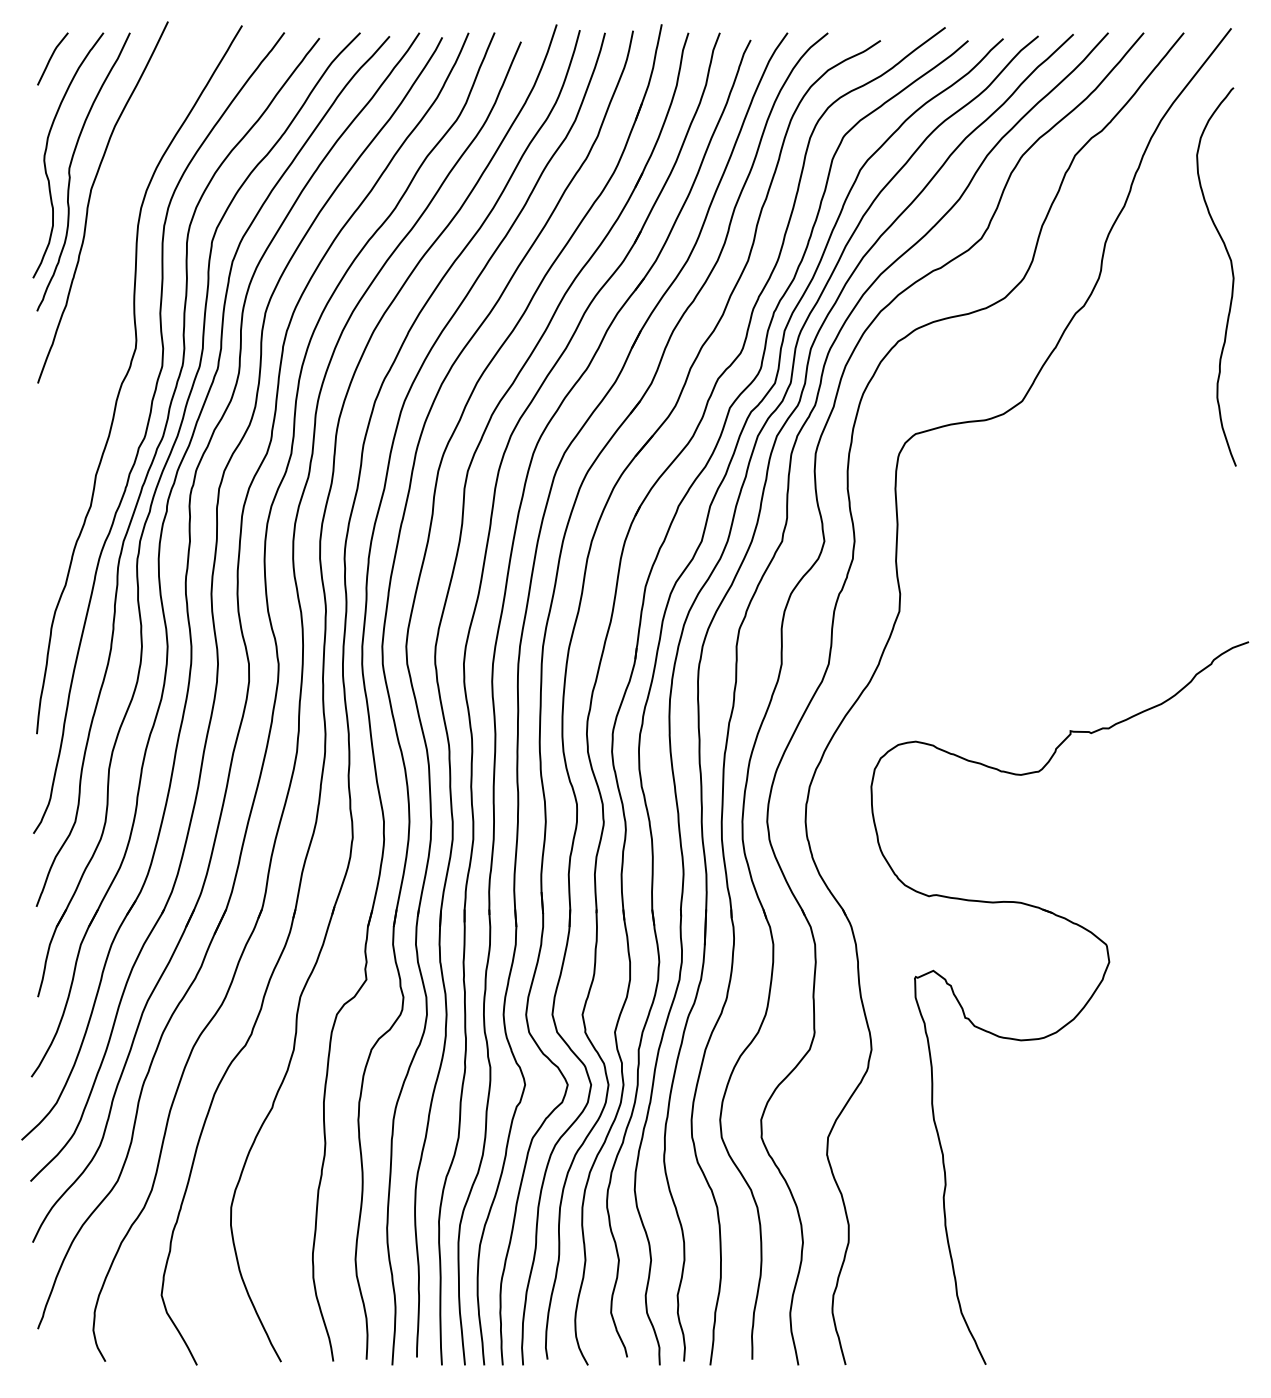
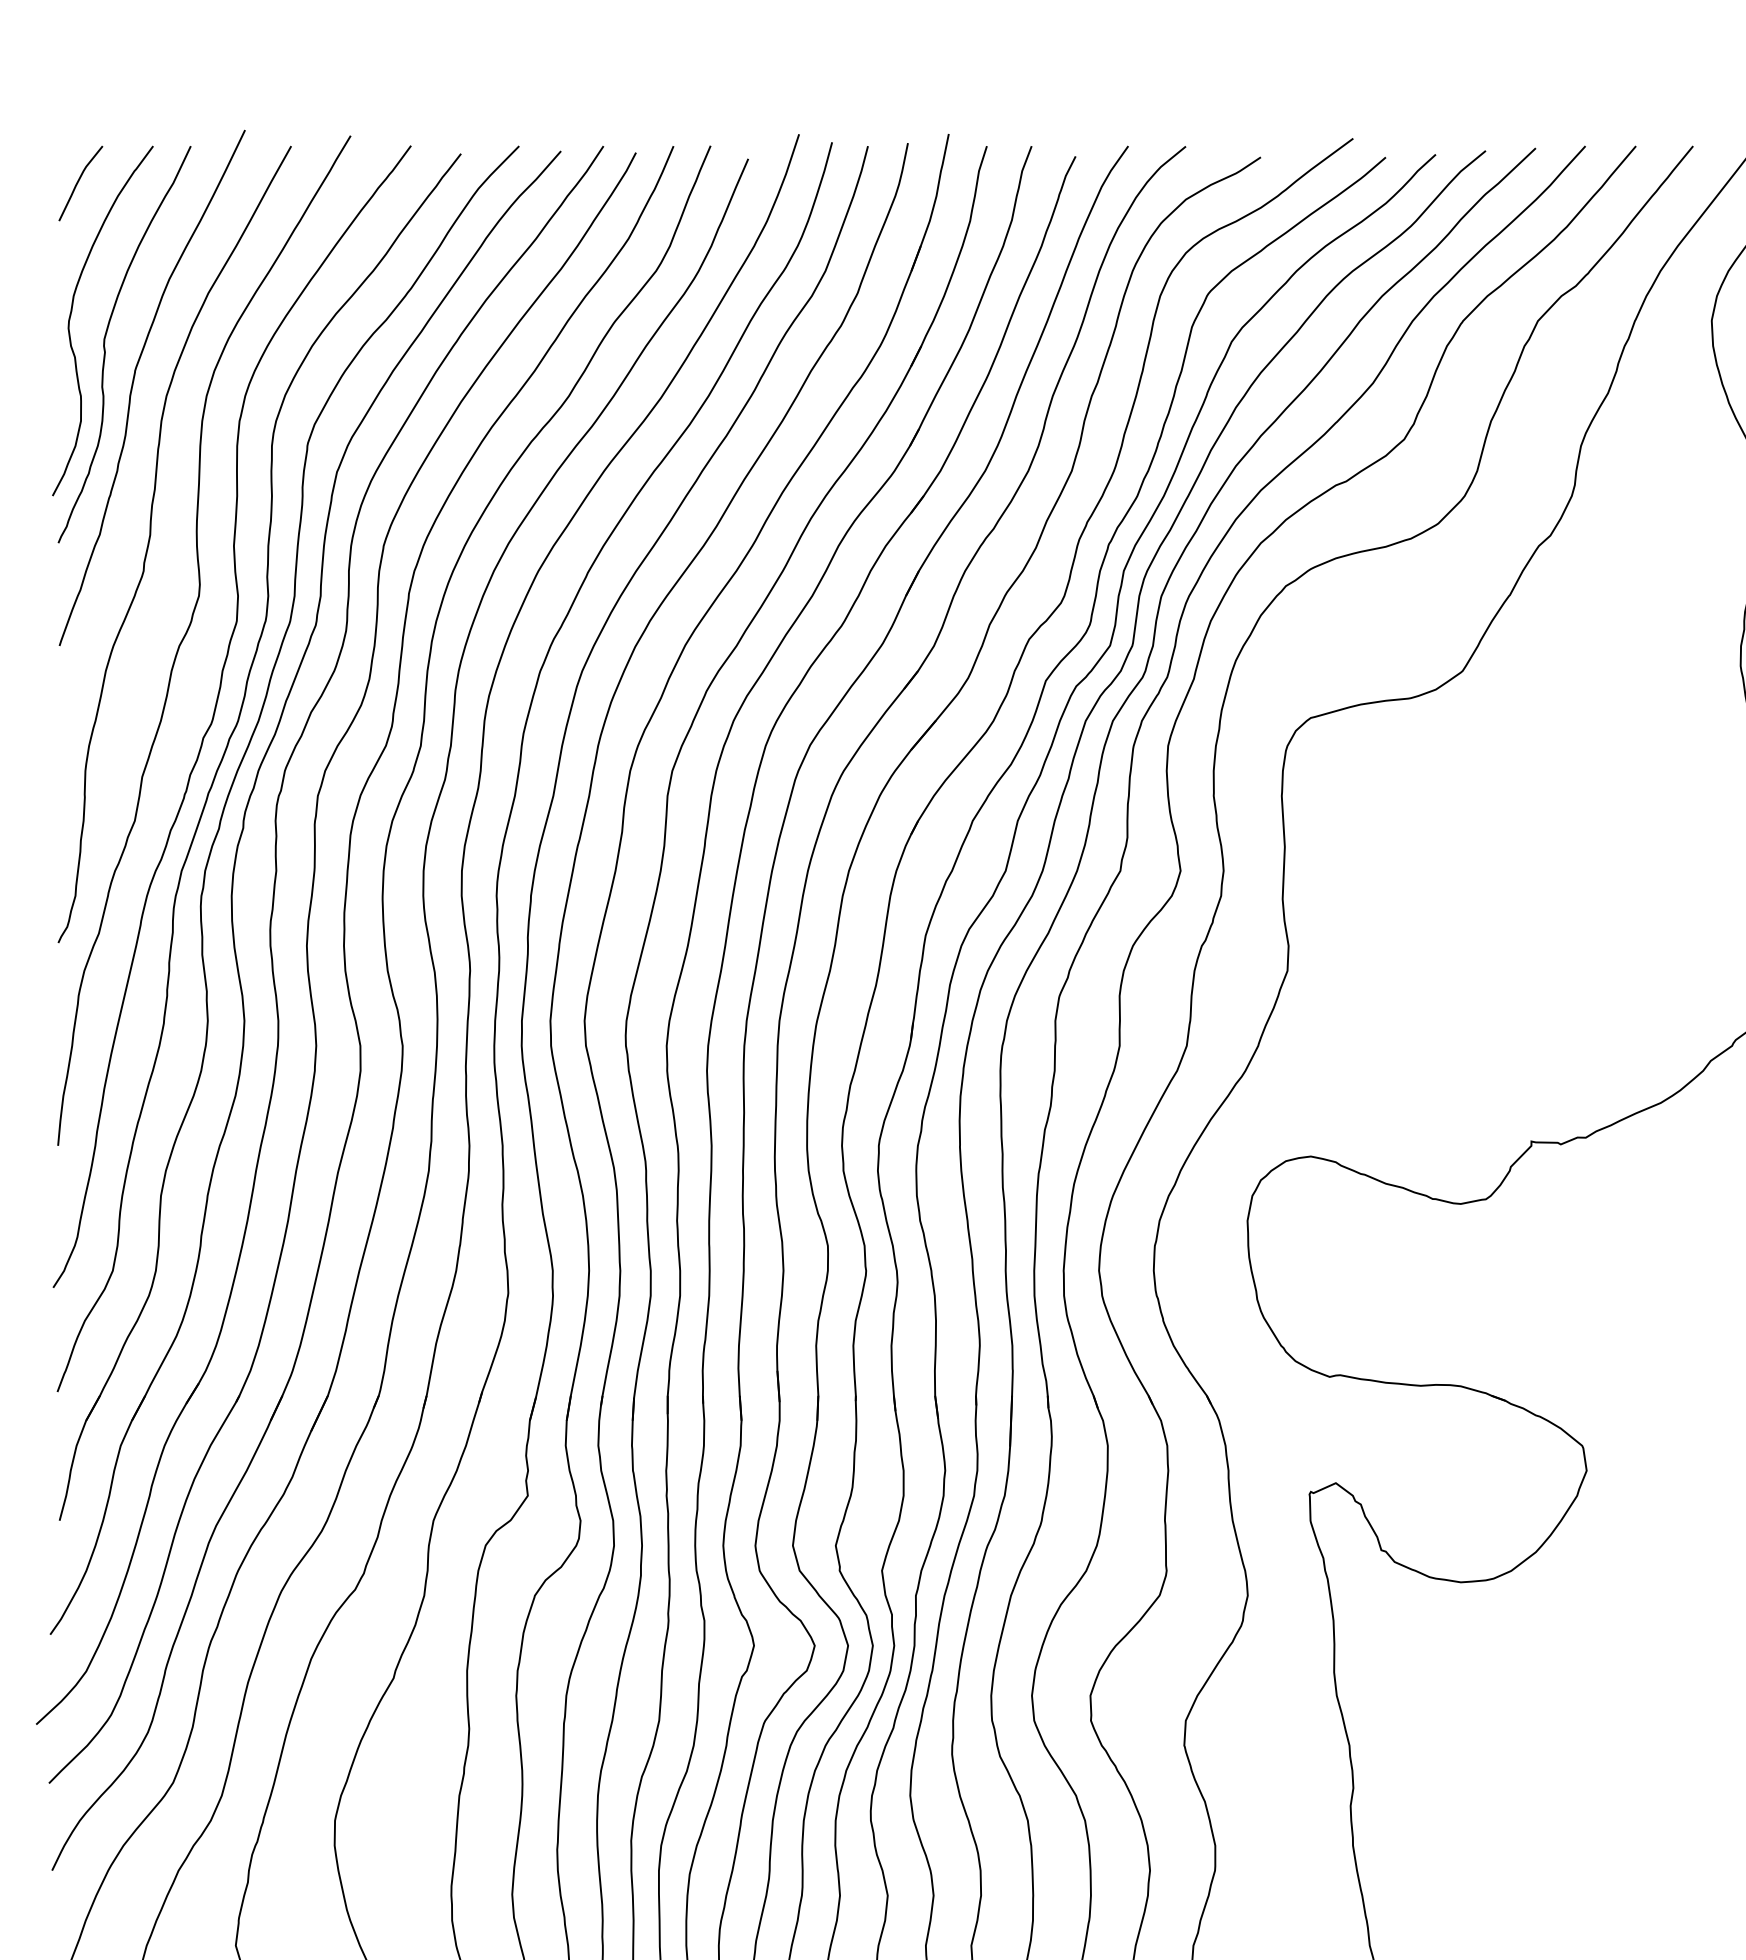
curve: (102, 307) -> (151, 537), added

